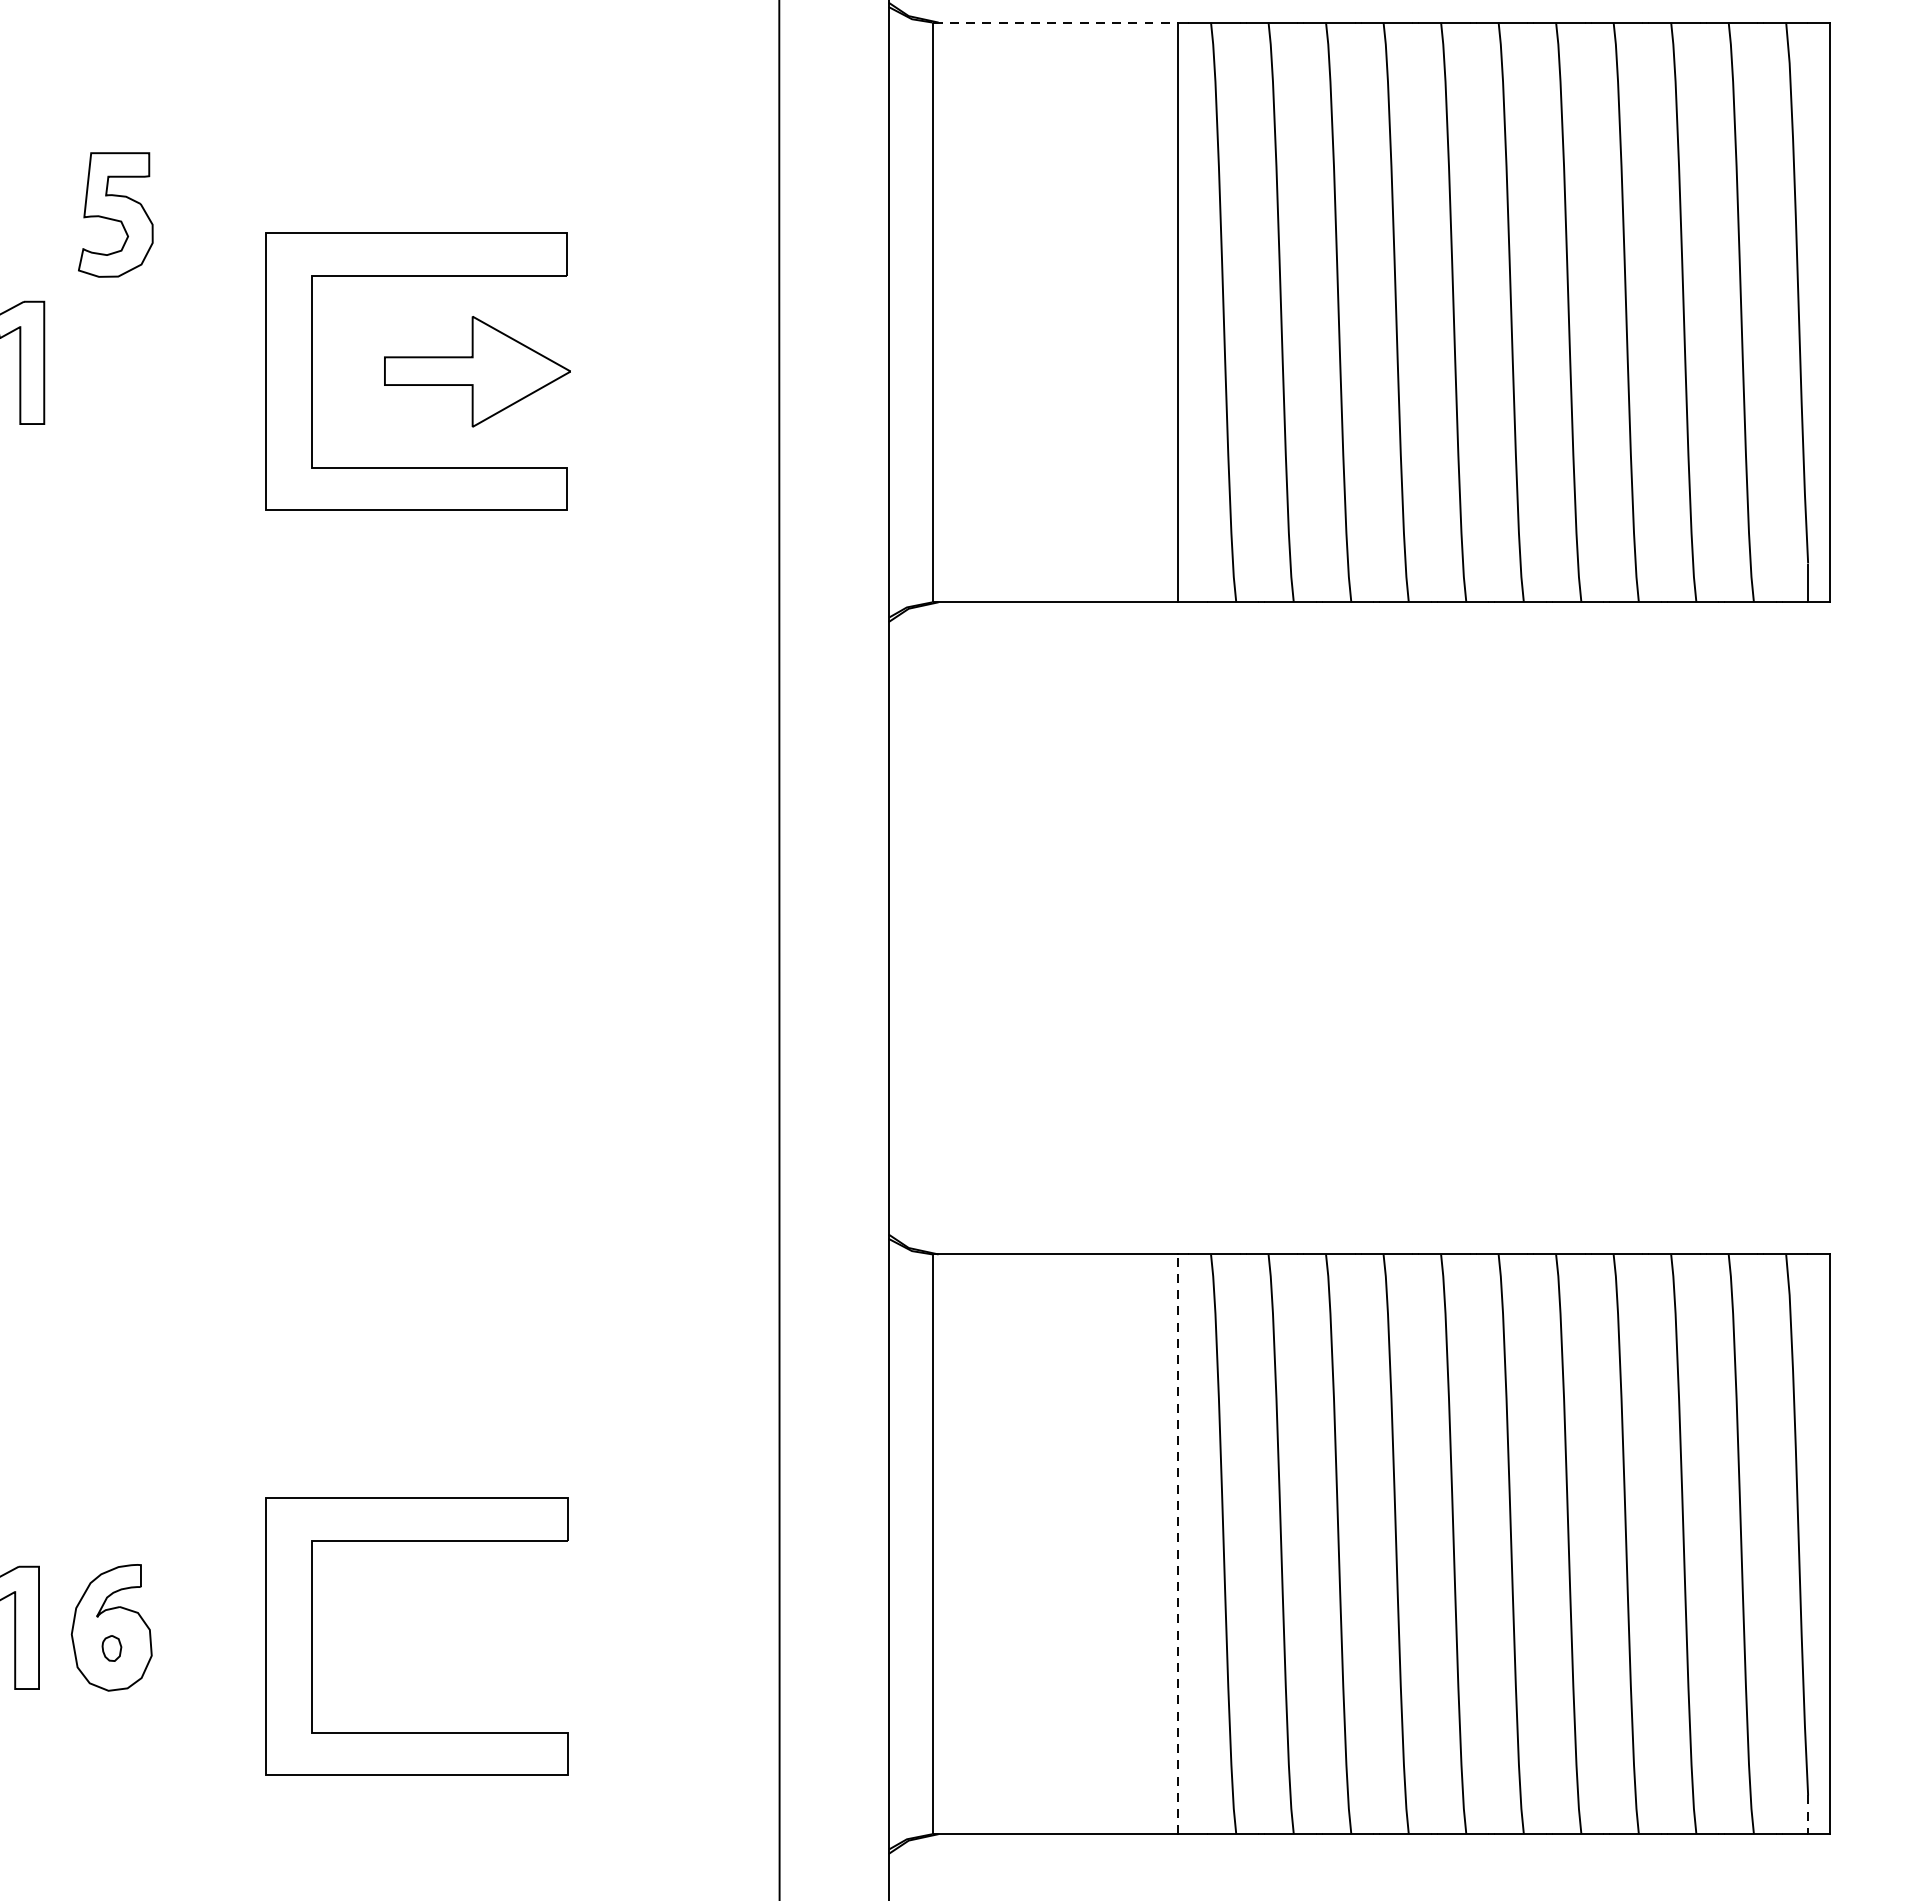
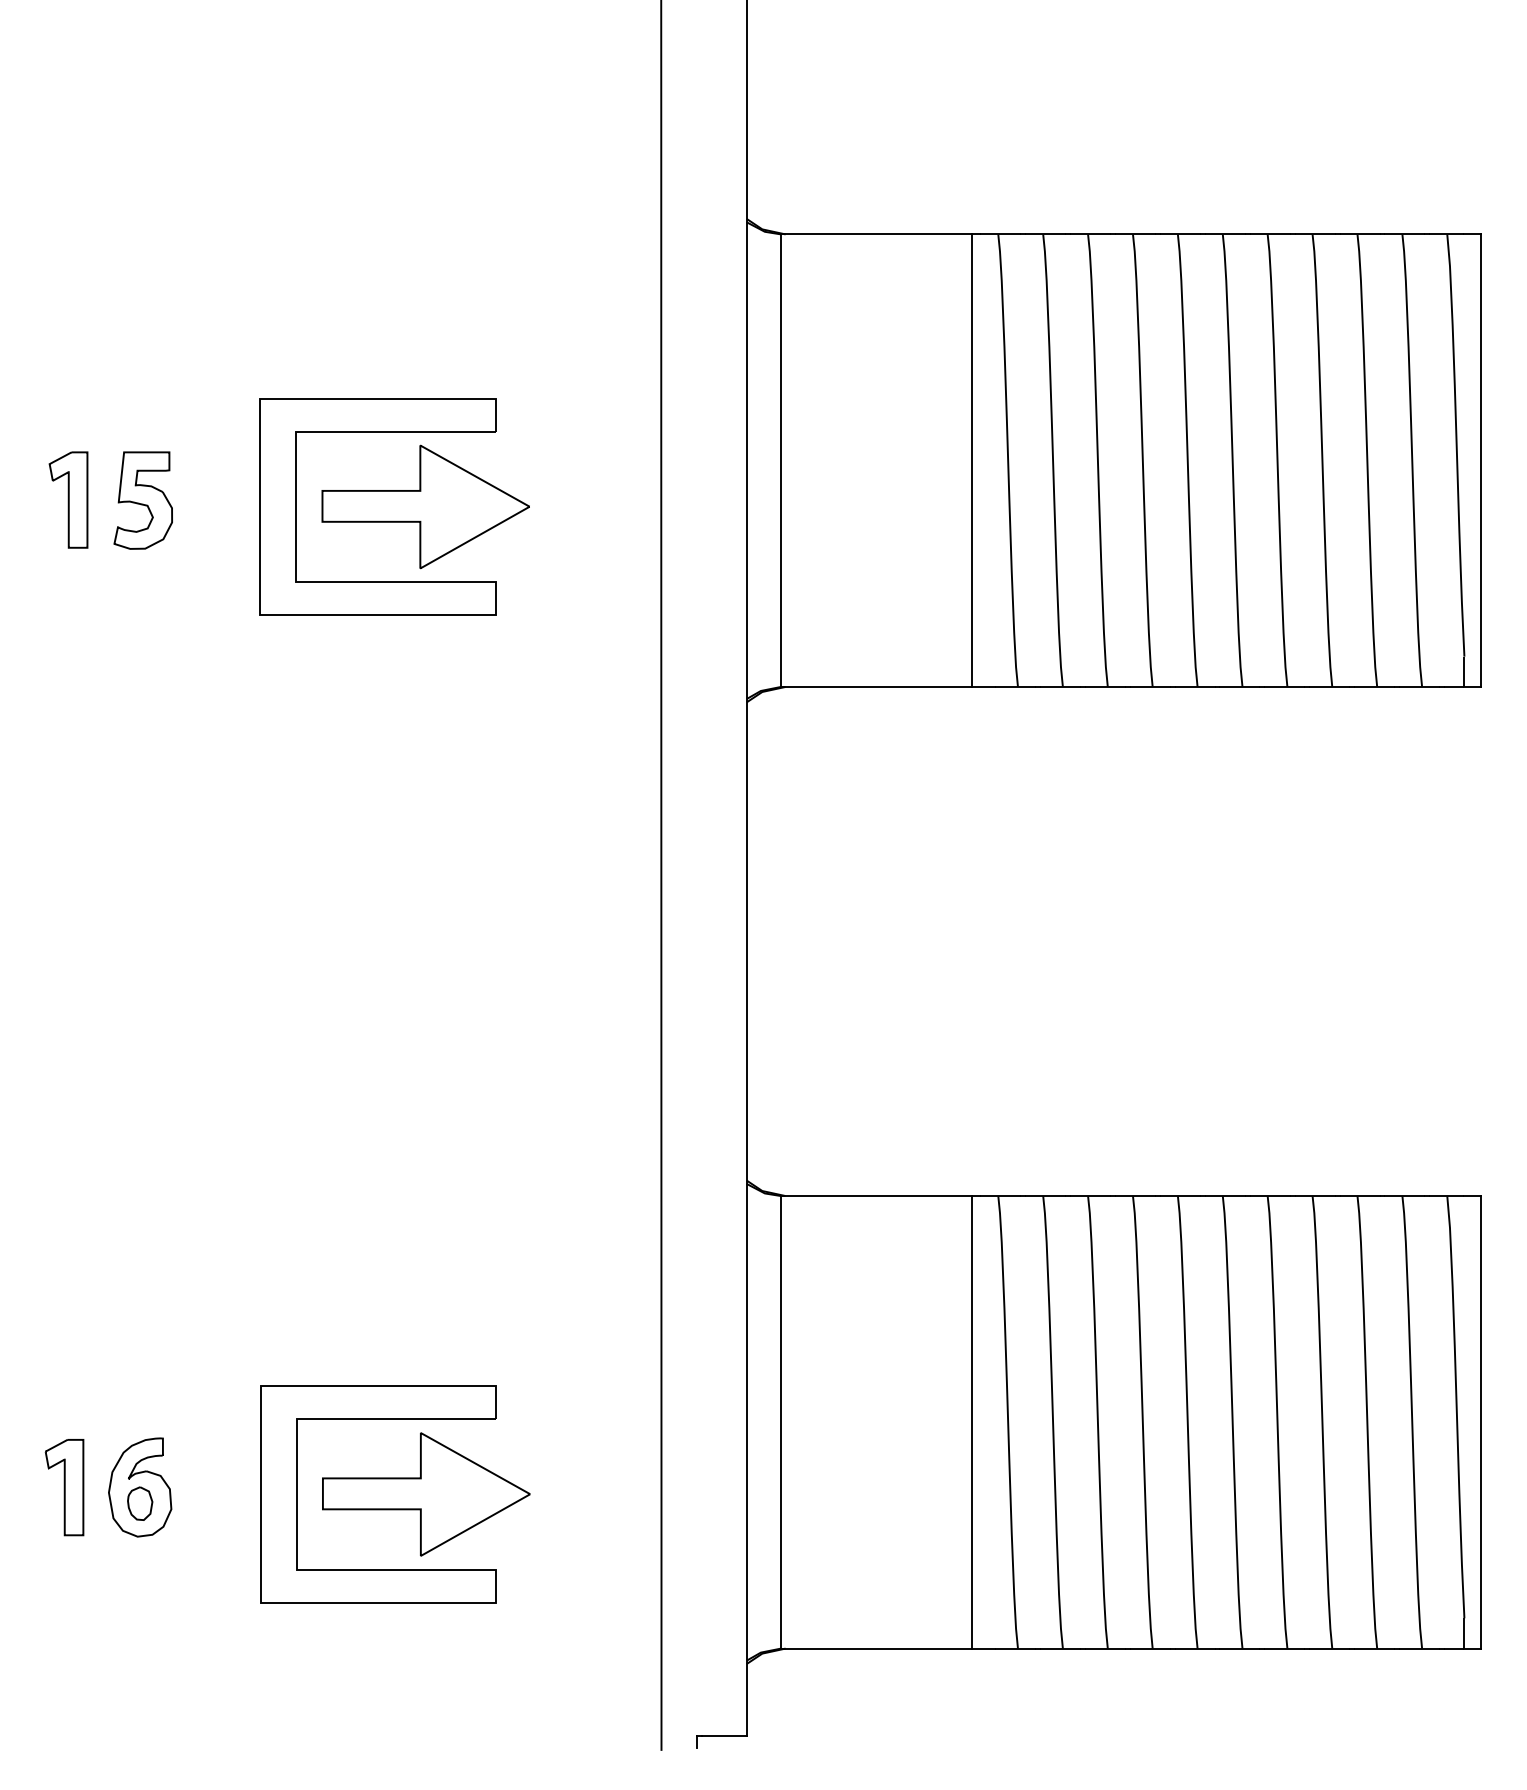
line: (1056, 22) -> (877, 234), dashed -> solid
part: (114, 214) -> (142, 500), moved
part: (477, 371) -> (425, 506), size x1.43
line: (1177, 1543) -> (972, 1421), dashed -> solid
part: (478, 1636) -> (426, 1494), added
part: (112, 1648) -> (140, 1503), size x1.67
line: (1808, 1816) -> (1464, 1634), dashed -> solid

